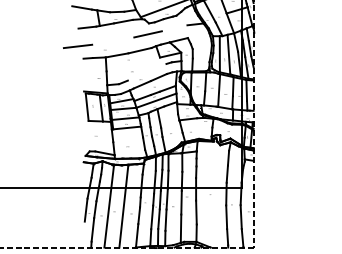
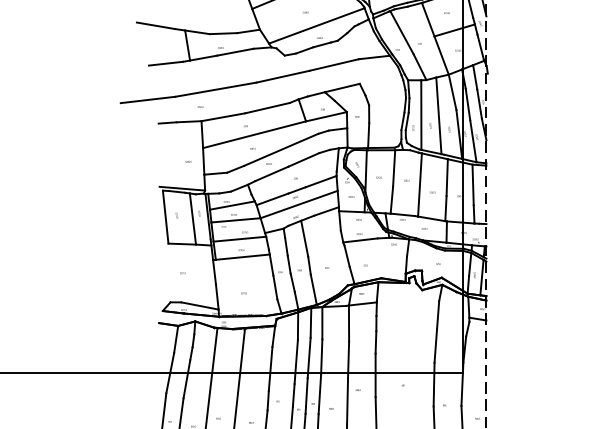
line: (174, 28) -> (333, 65), added
line: (113, 40) -> (216, 88), added
line: (132, 64) -> (252, 134), added
line: (147, 72) -> (281, 150), added

